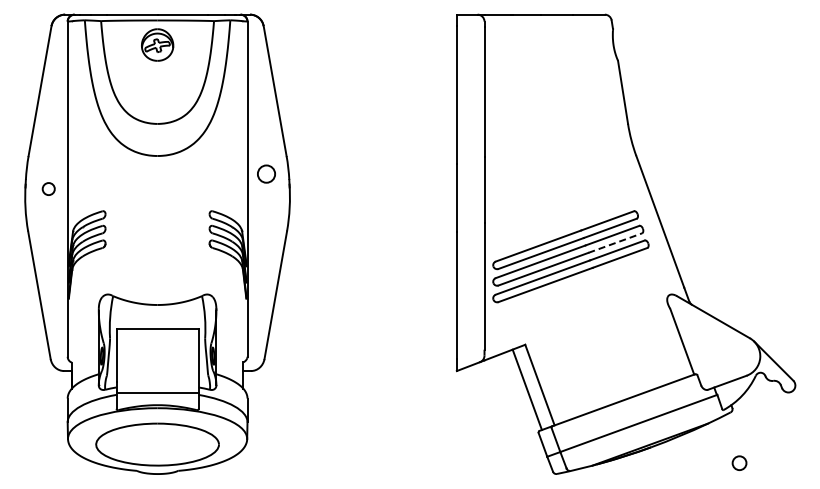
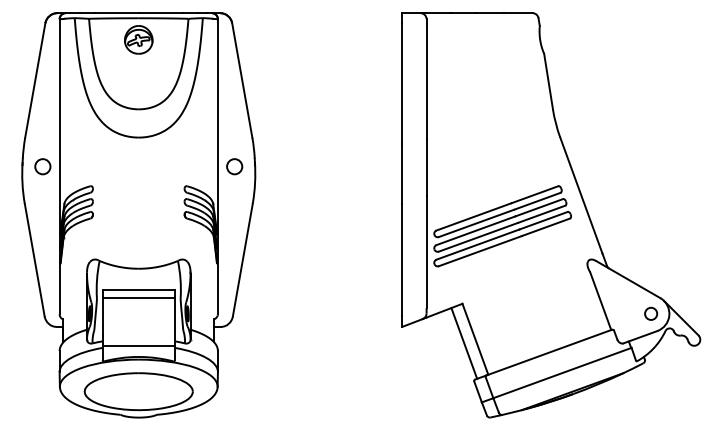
circle: (266, 173) -> (234, 166), moved
circle: (48, 188) -> (42, 166), size x1.43
line: (615, 243) -> (541, 214), dashed -> solid
line: (157, 337) -> (138, 297), added
circle: (739, 462) -> (651, 313), moved

